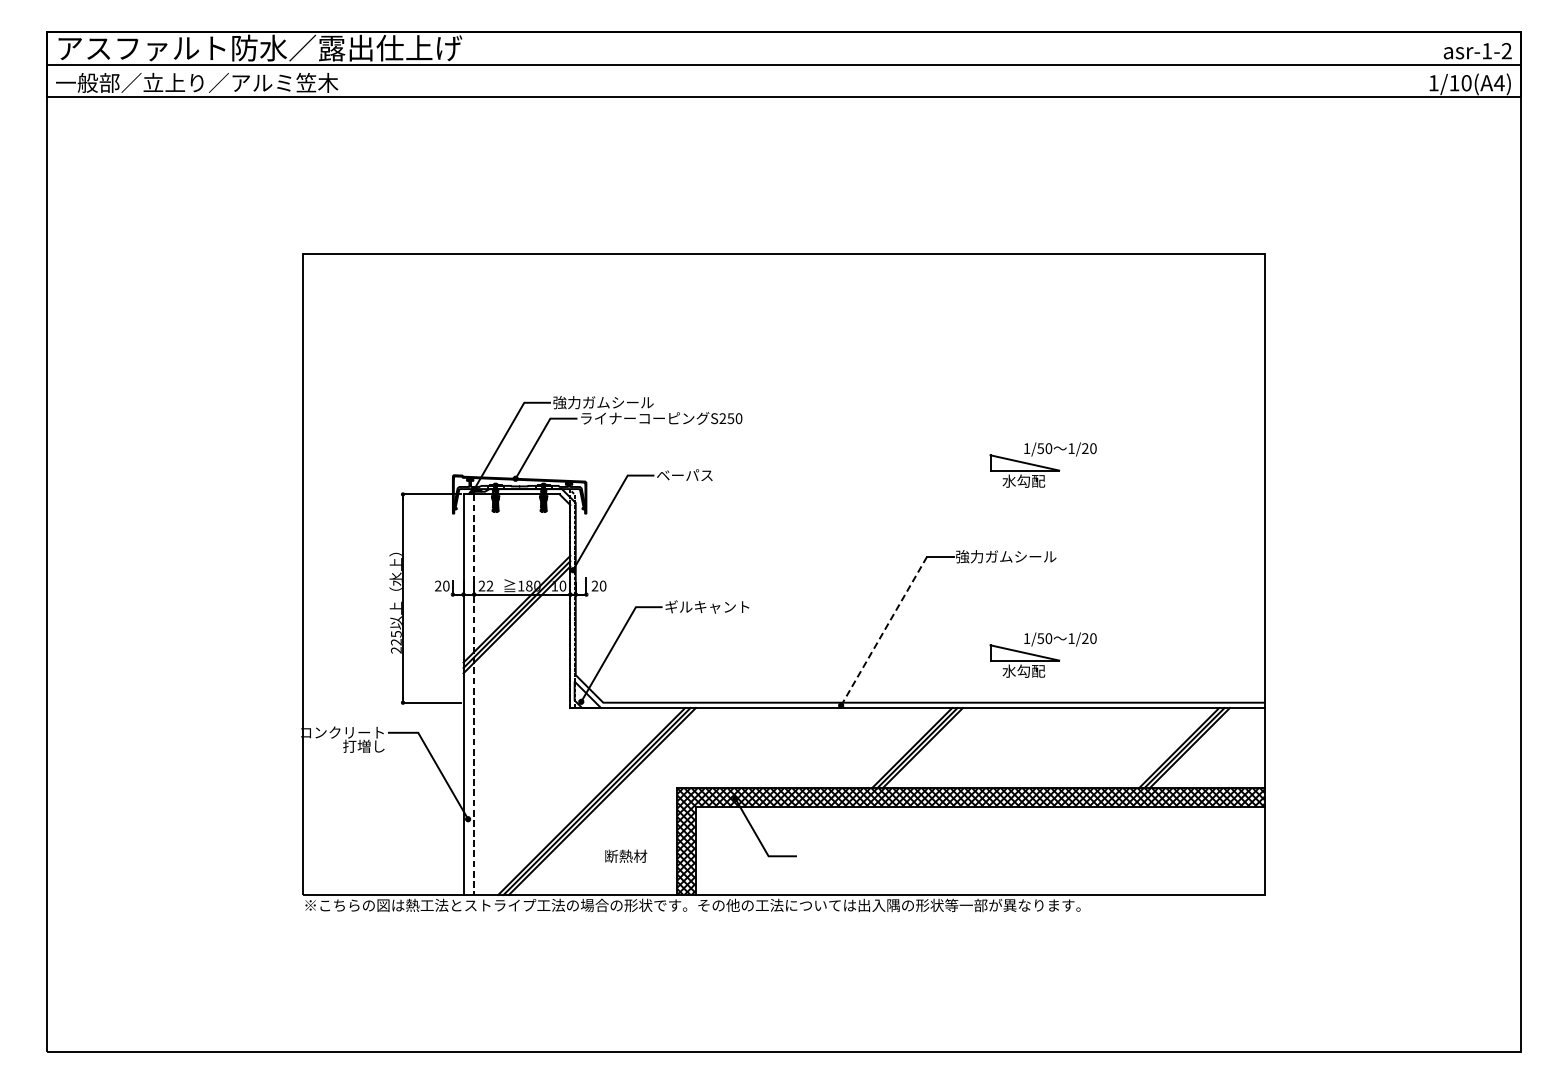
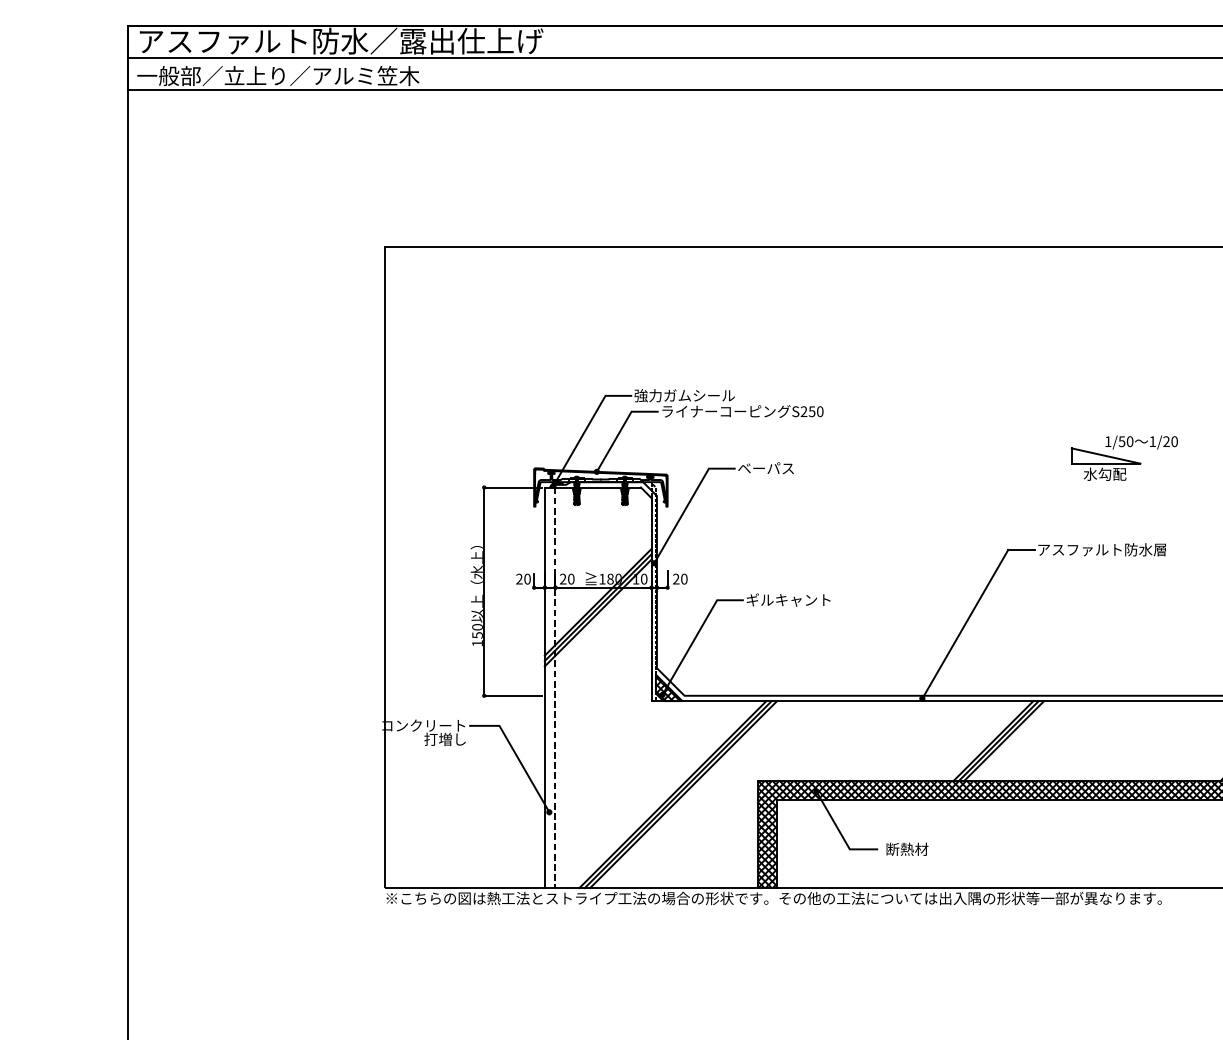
text: (1020, 556) -> (1101, 549), 強力ガムシール -> アスファルト防水層
text: (489, 585) -> (570, 578), 22 -> 20
line: (884, 631) -> (965, 624), dashed -> solid
text: (395, 641) -> (476, 634), 225 -> 150
part: (1042, 654) -> (1123, 647), removed
hatch: (586, 695) -> (667, 688), added
text: (626, 855) -> (907, 848), moved

